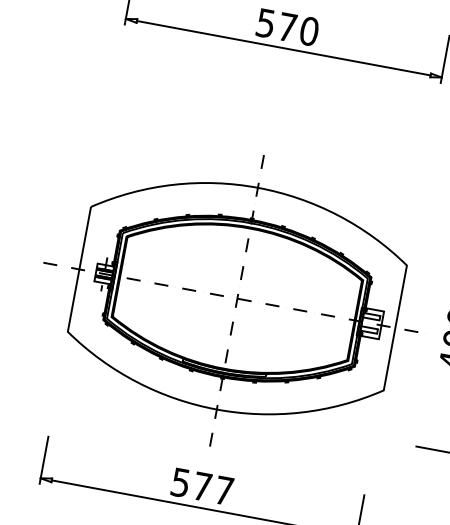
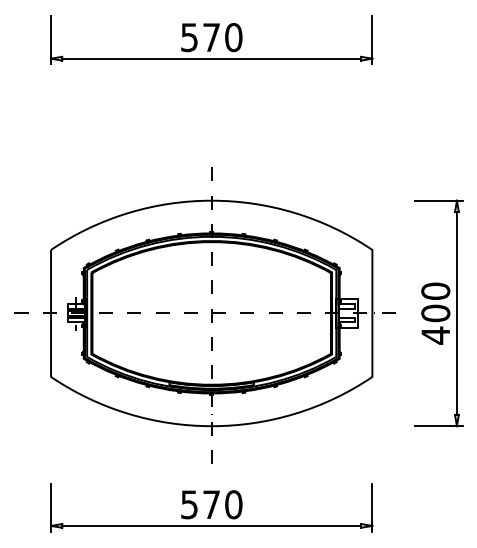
text: (223, 490) -> (233, 504), 577 -> 570

